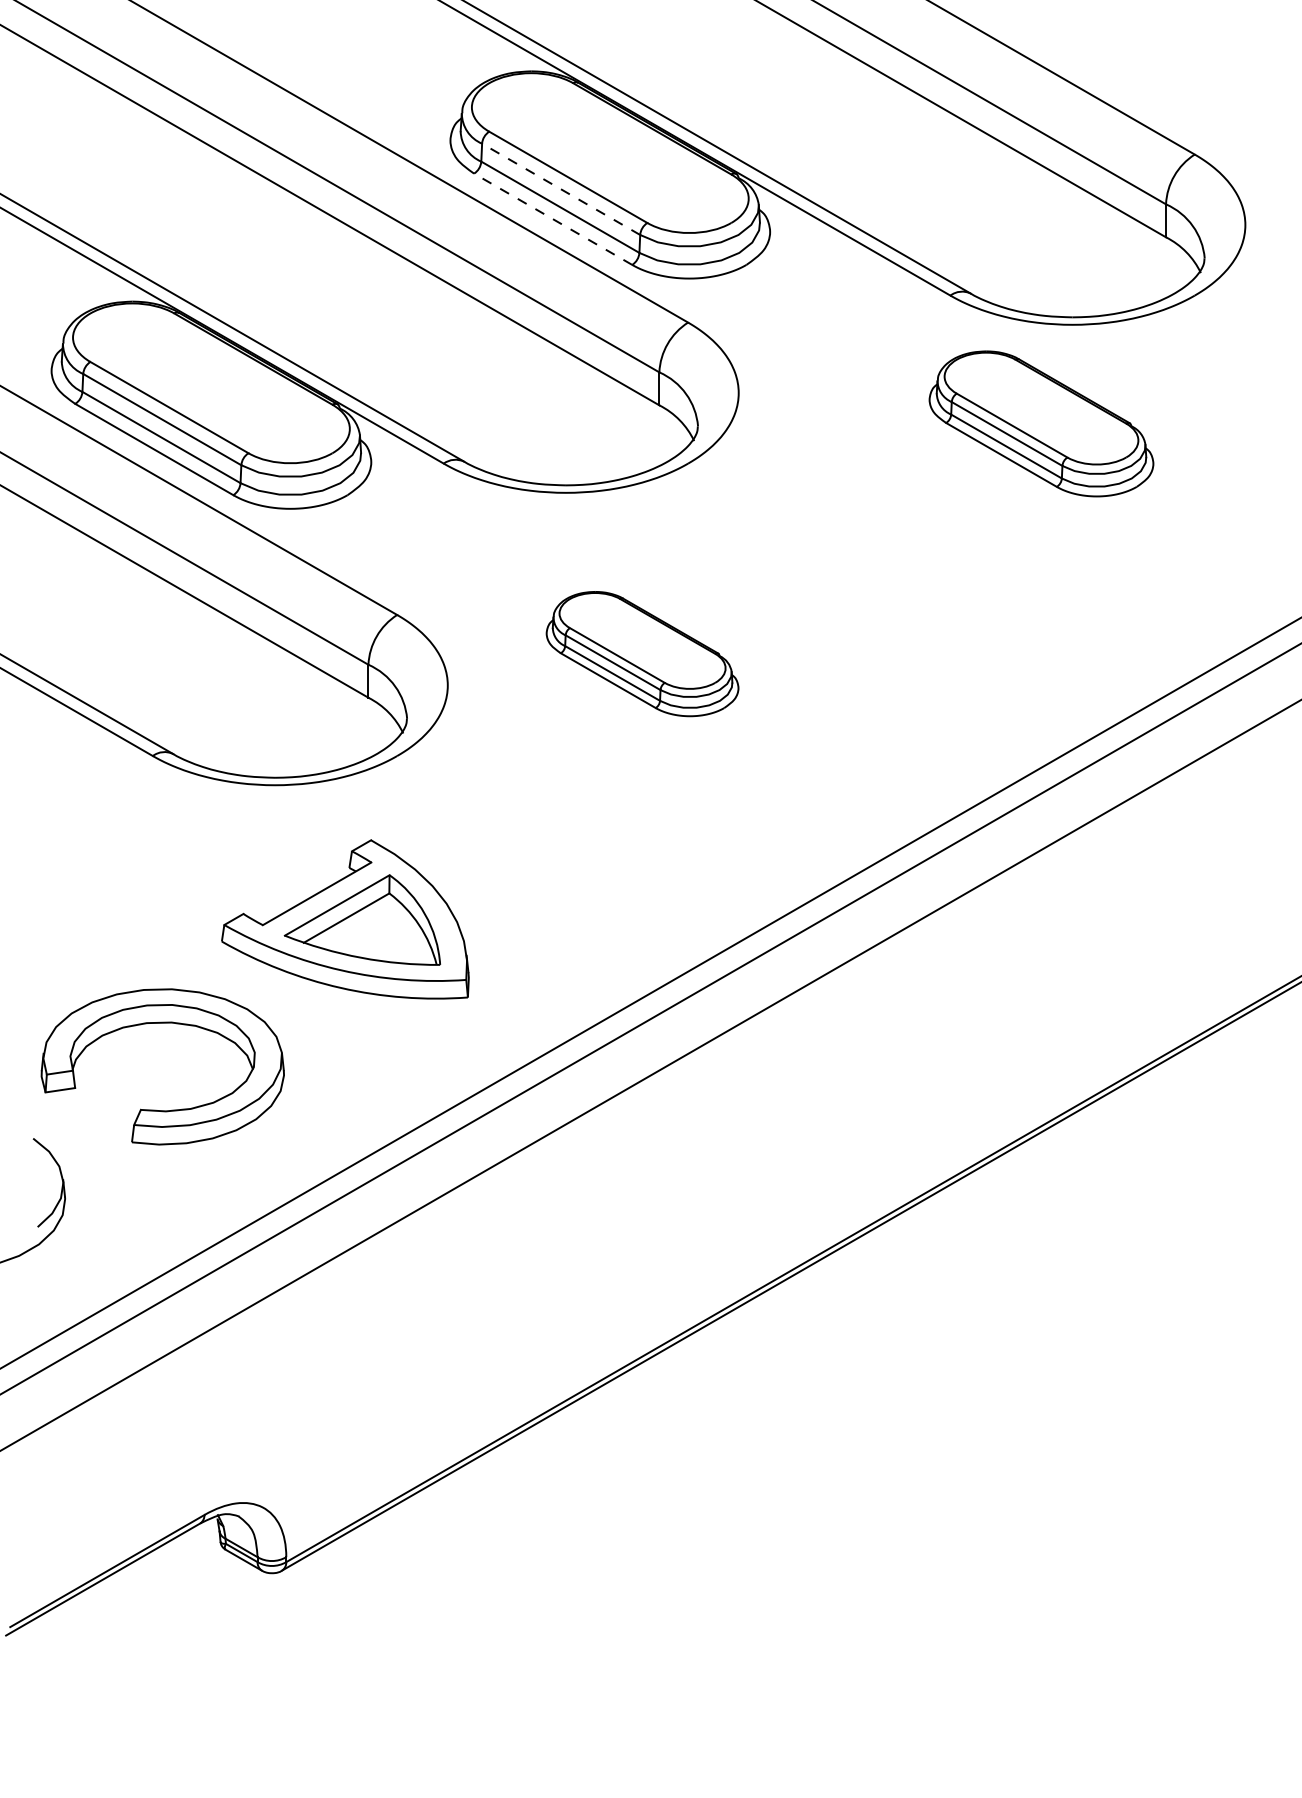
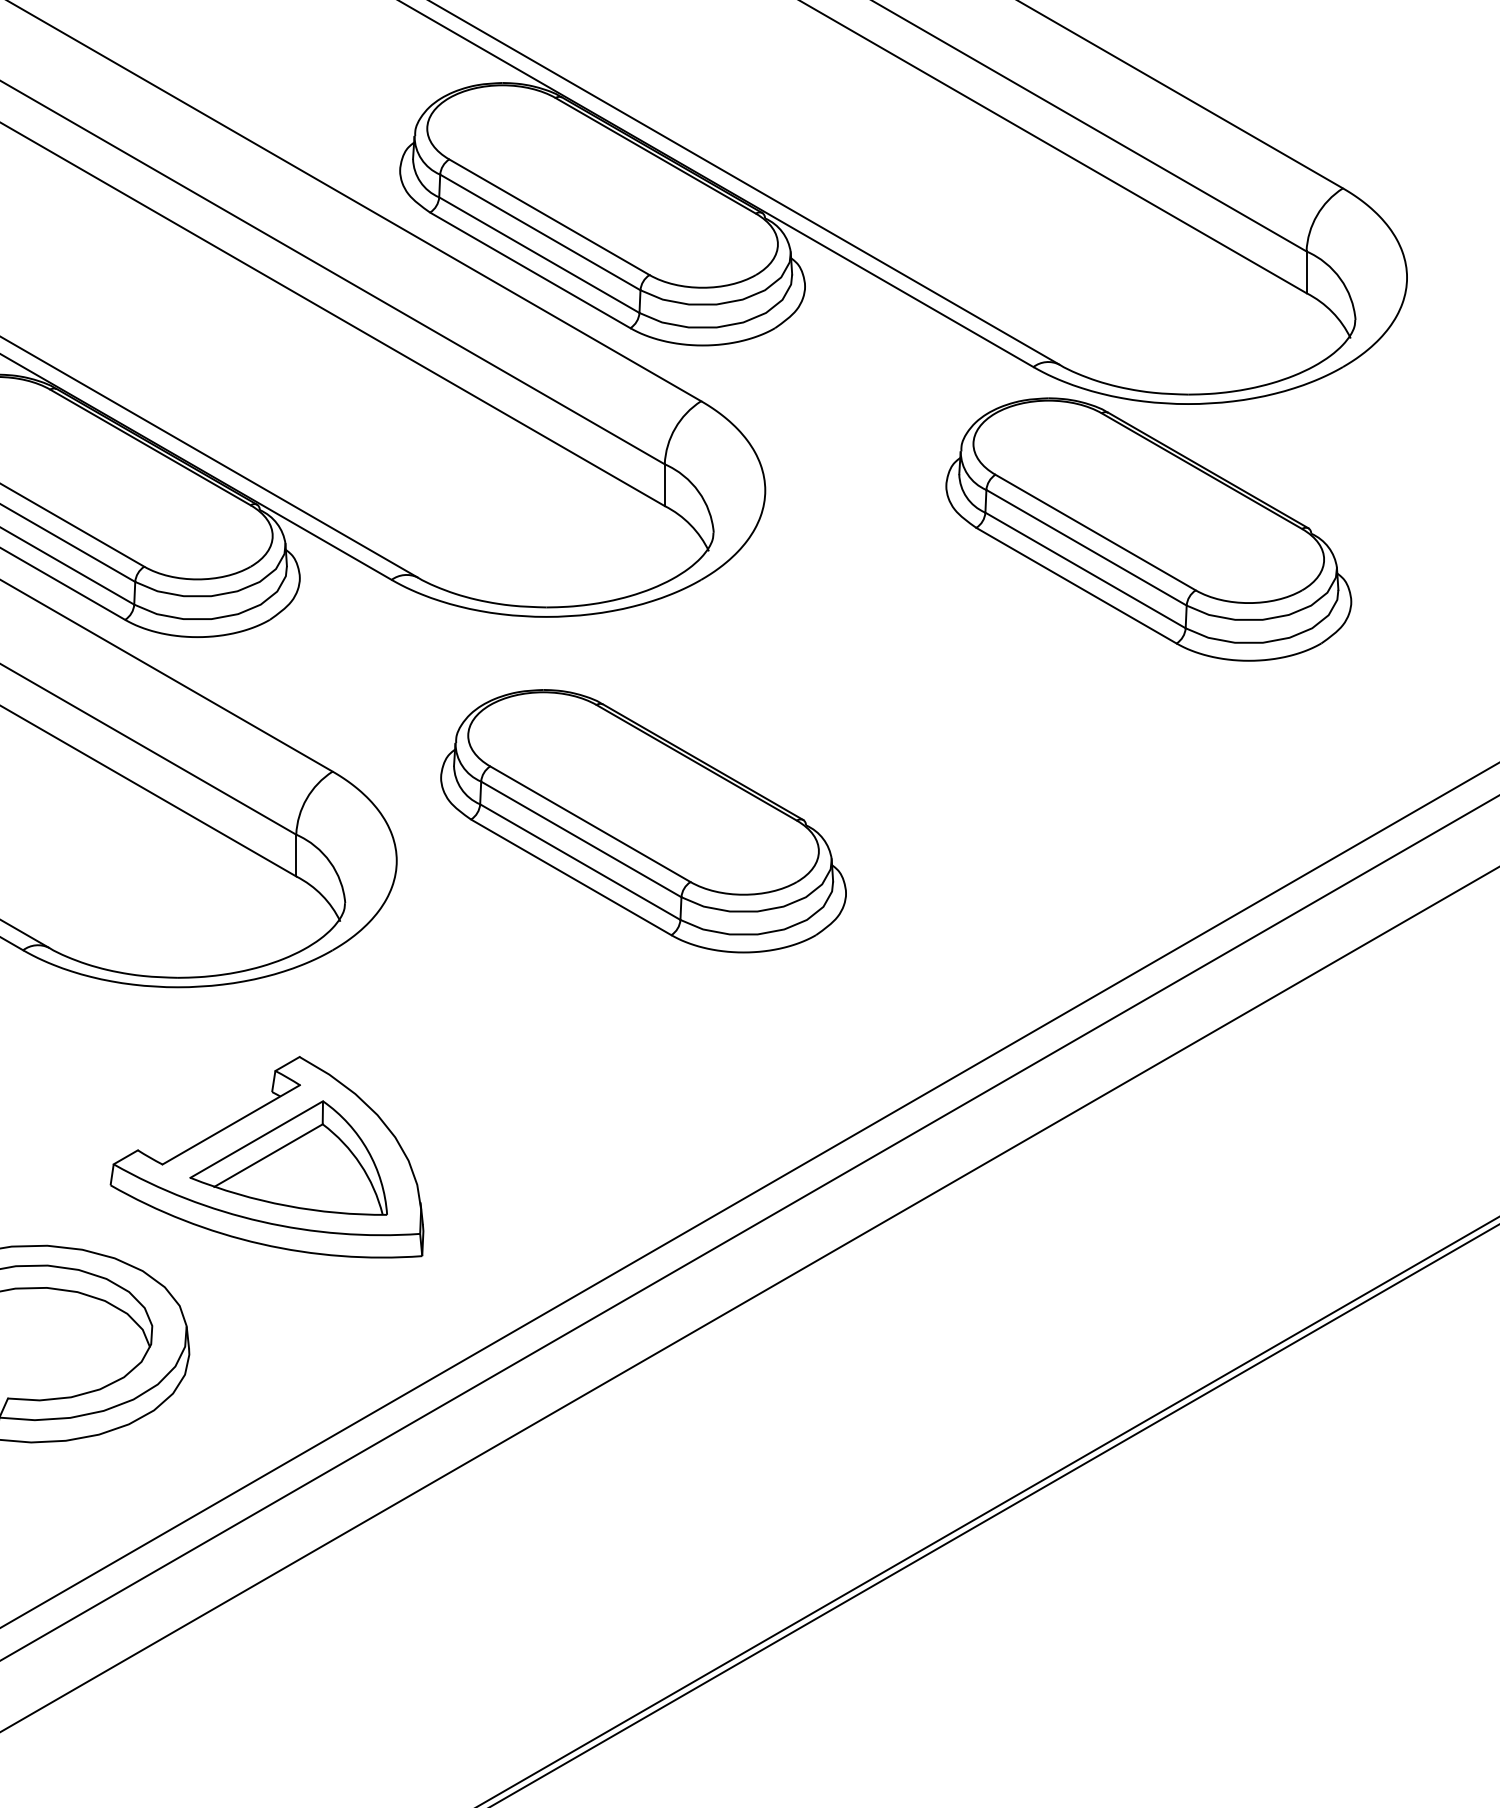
line: (560, 189) -> (539, 232), dashed -> solid
line: (552, 219) -> (529, 270), dashed -> solid
part: (1041, 423) -> (1148, 529), size x1.43
part: (642, 653) -> (643, 820), size x1.67

